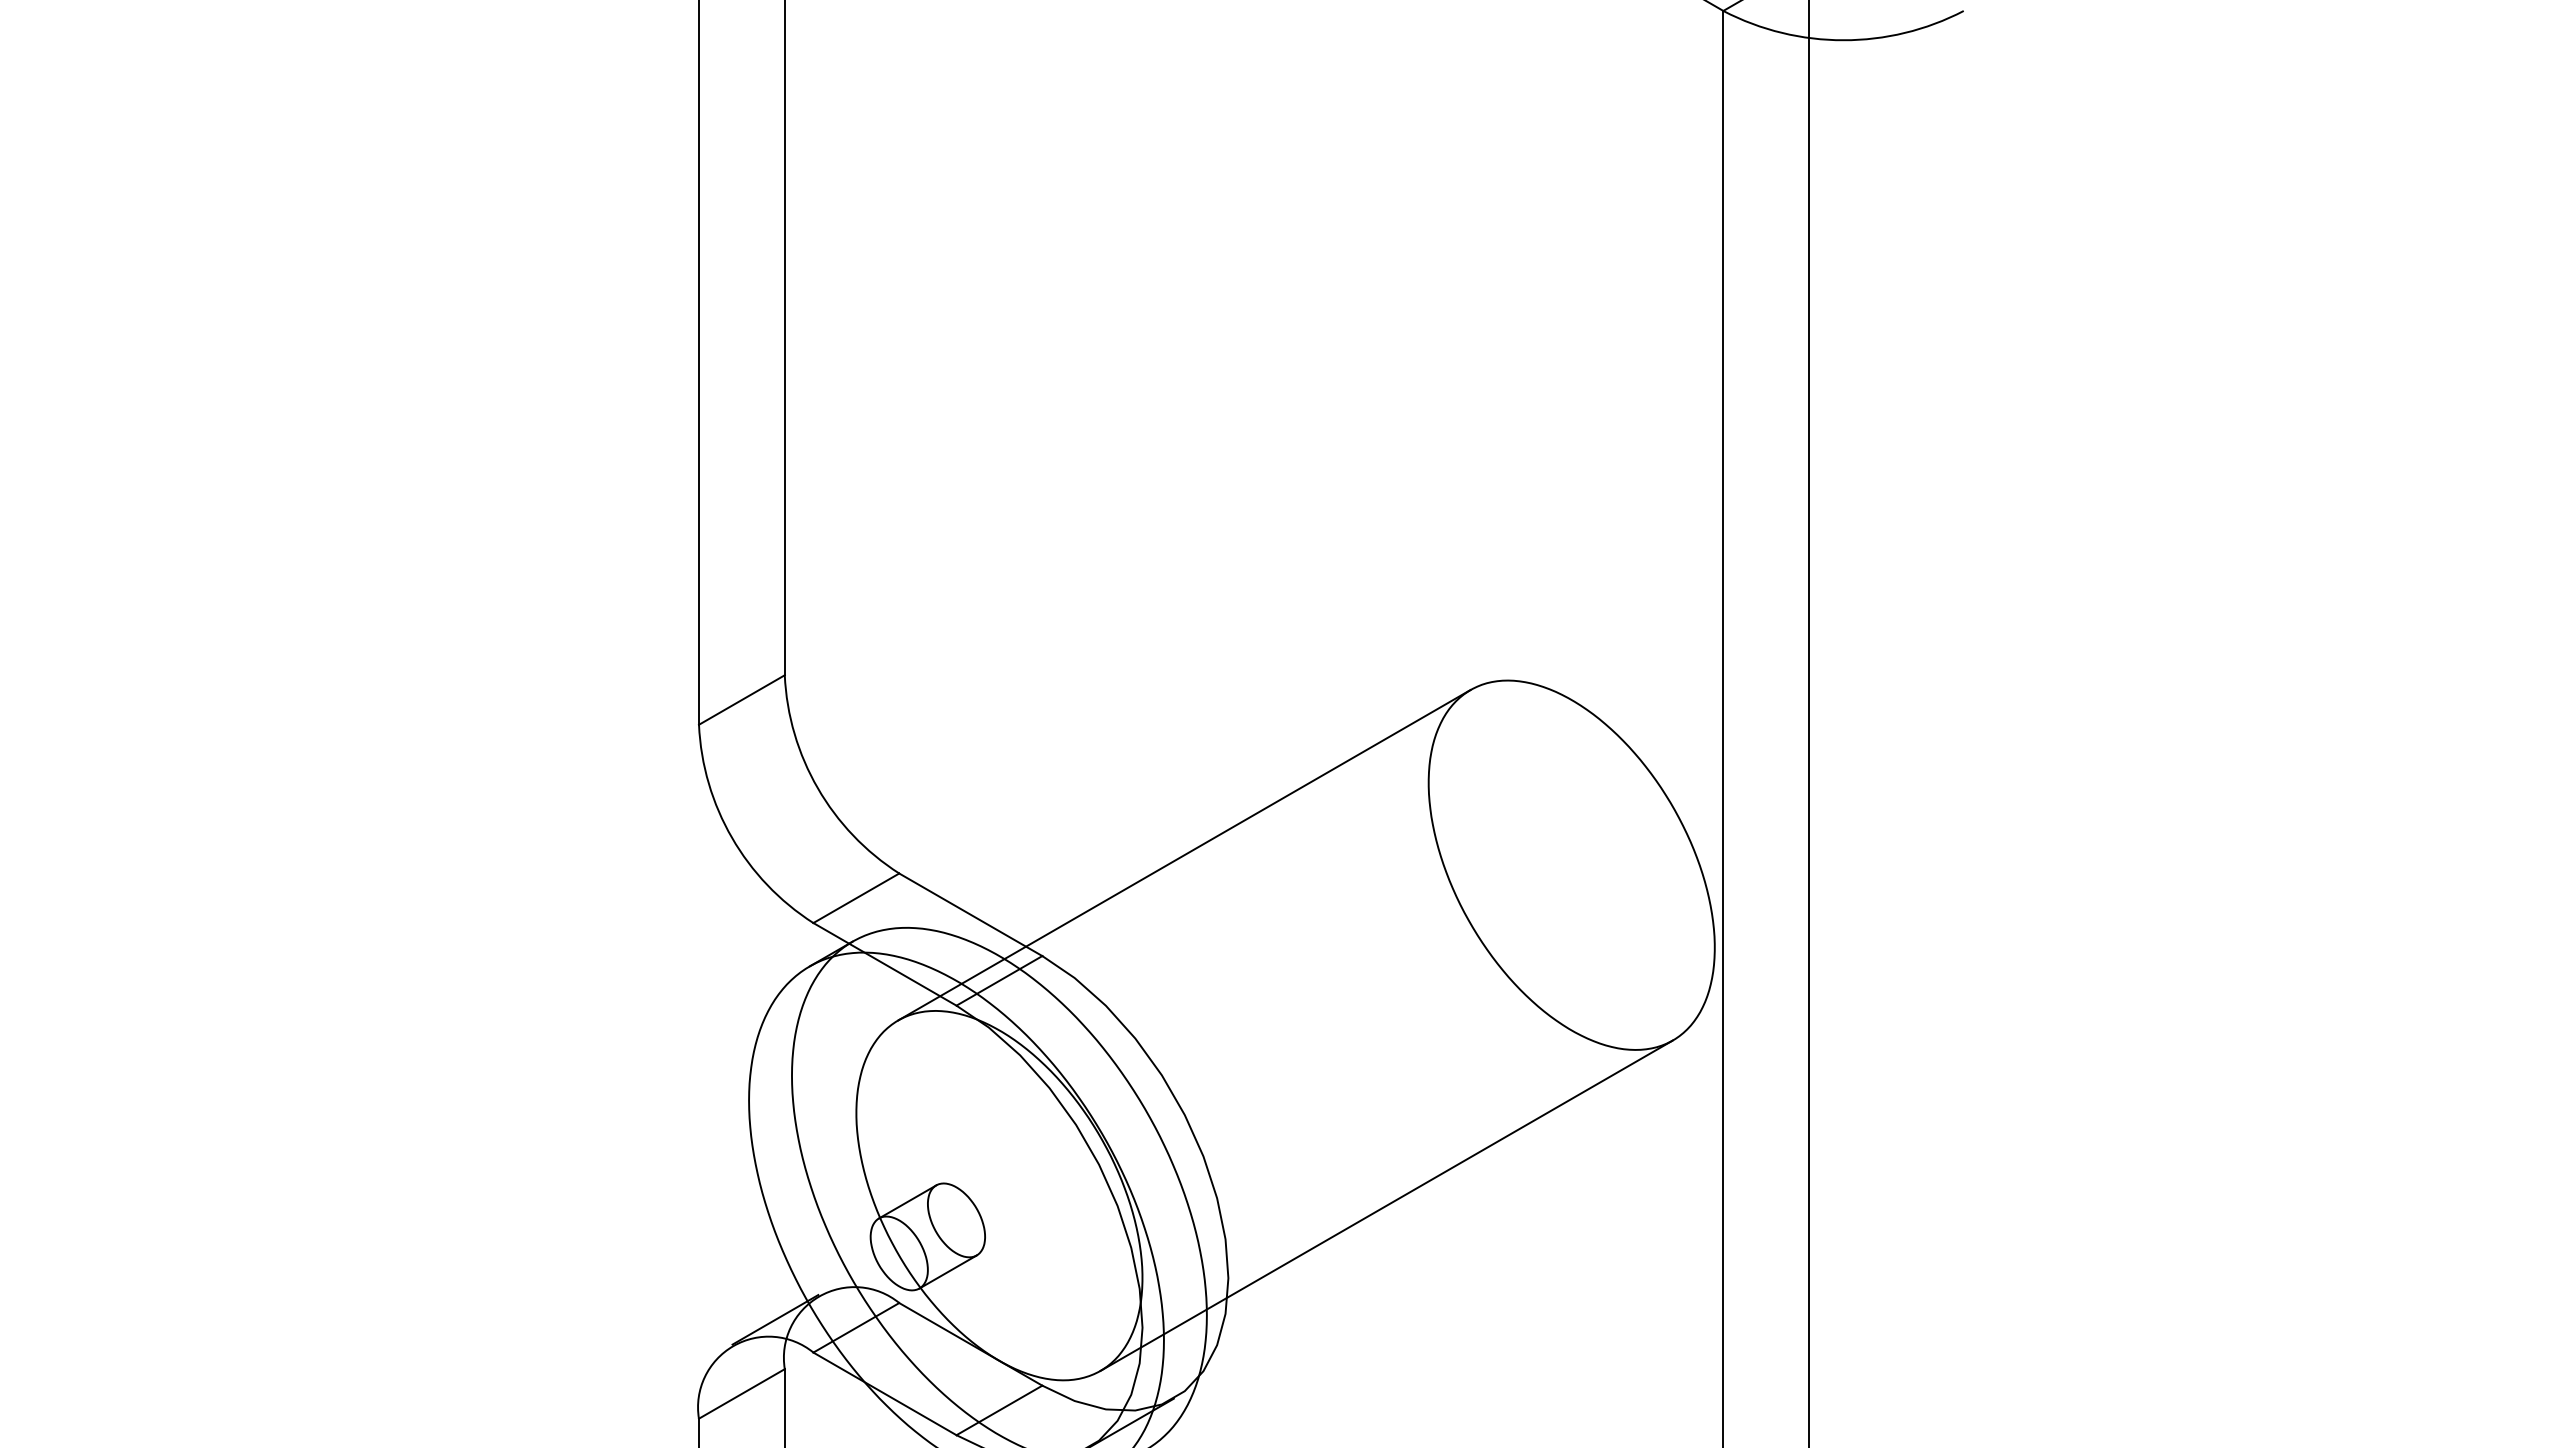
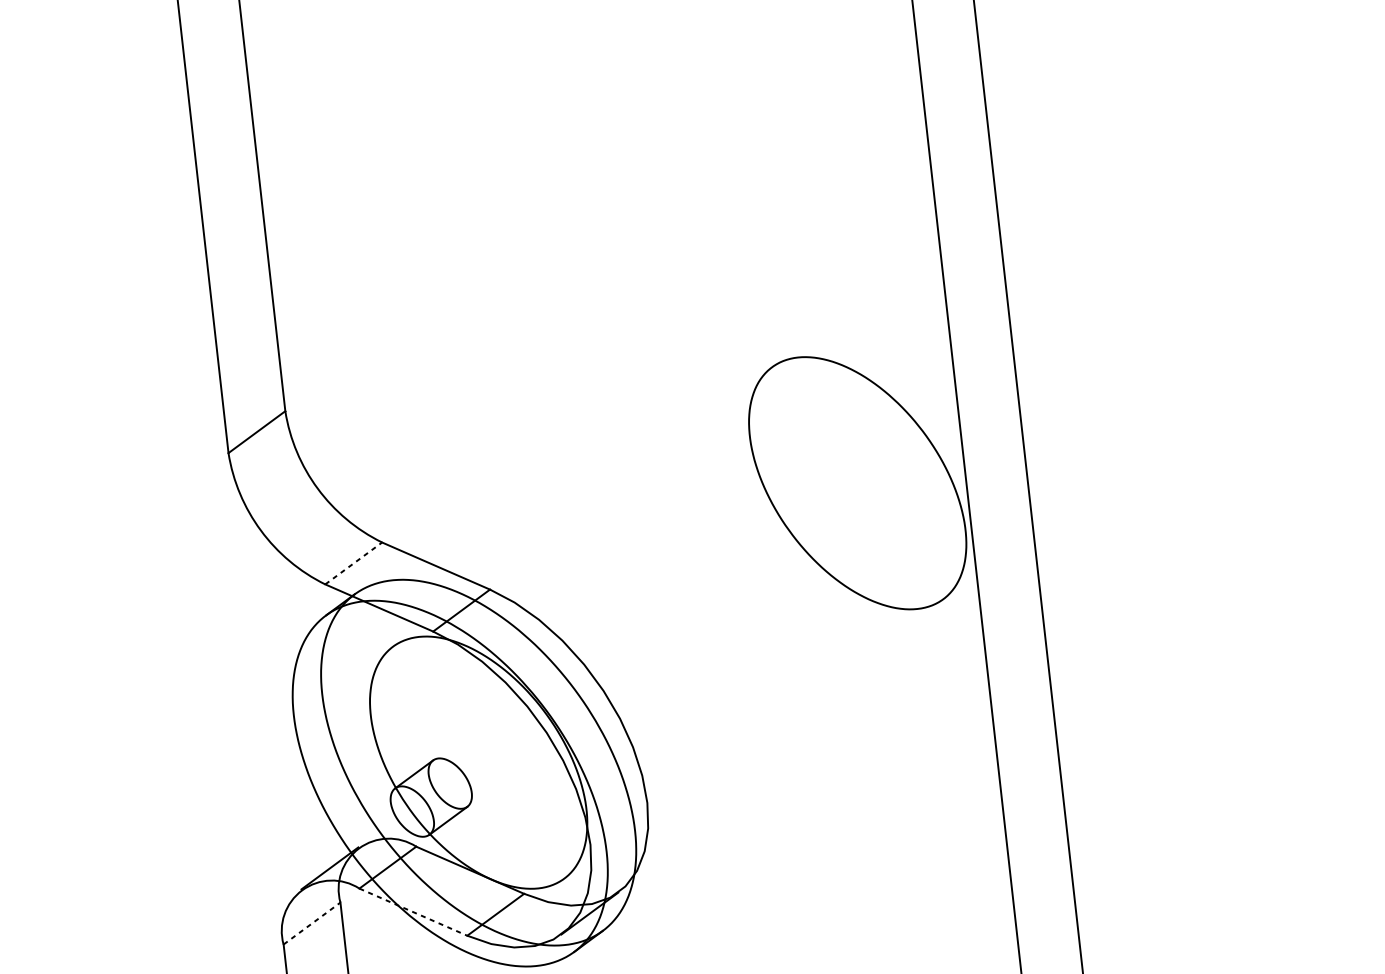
line: (1184, 855) -> (582, 507), removed
line: (856, 898) -> (353, 563), solid -> dashed
line: (1386, 1205) -> (753, 738), removed
line: (741, 1393) -> (311, 923), solid -> dashed
line: (884, 1393) -> (412, 911), solid -> dashed

